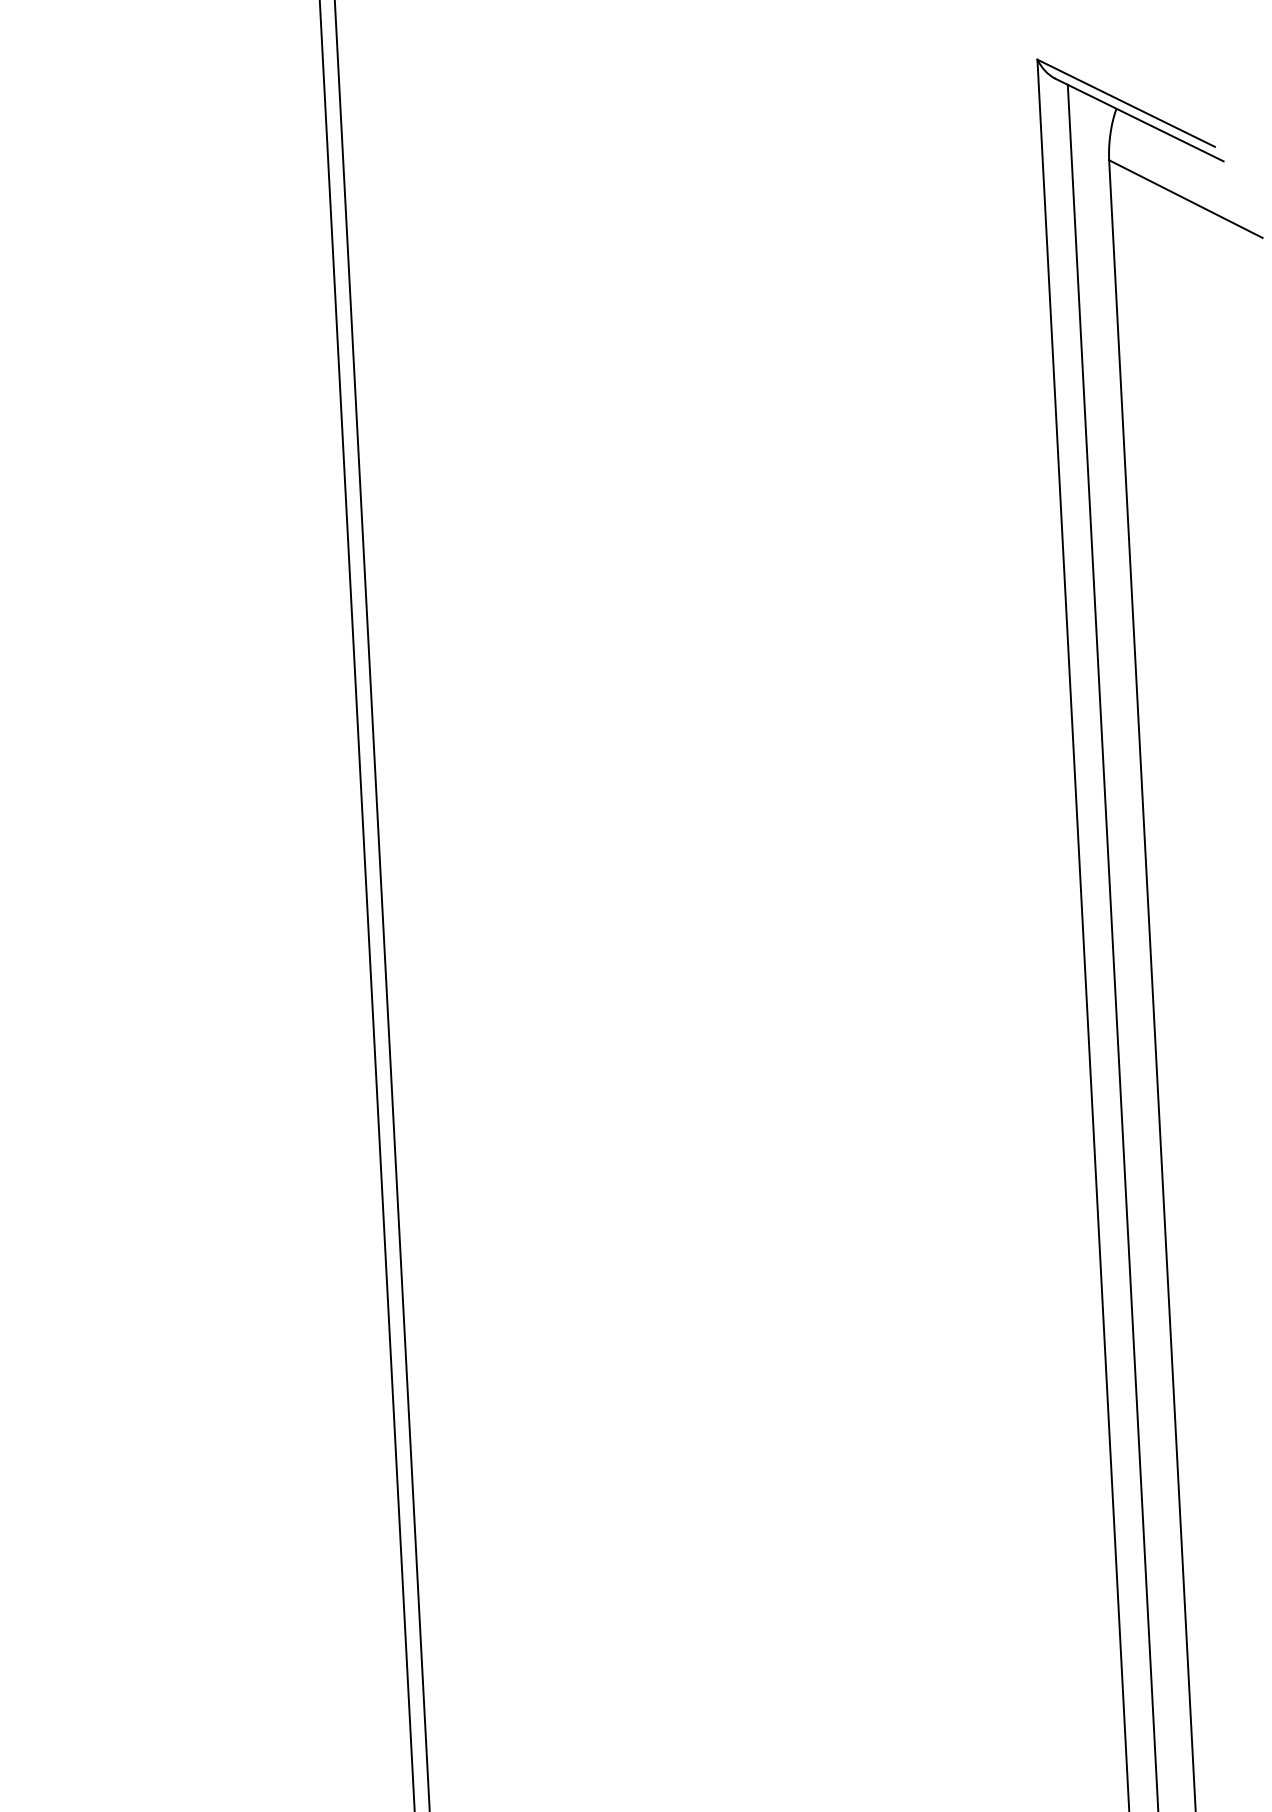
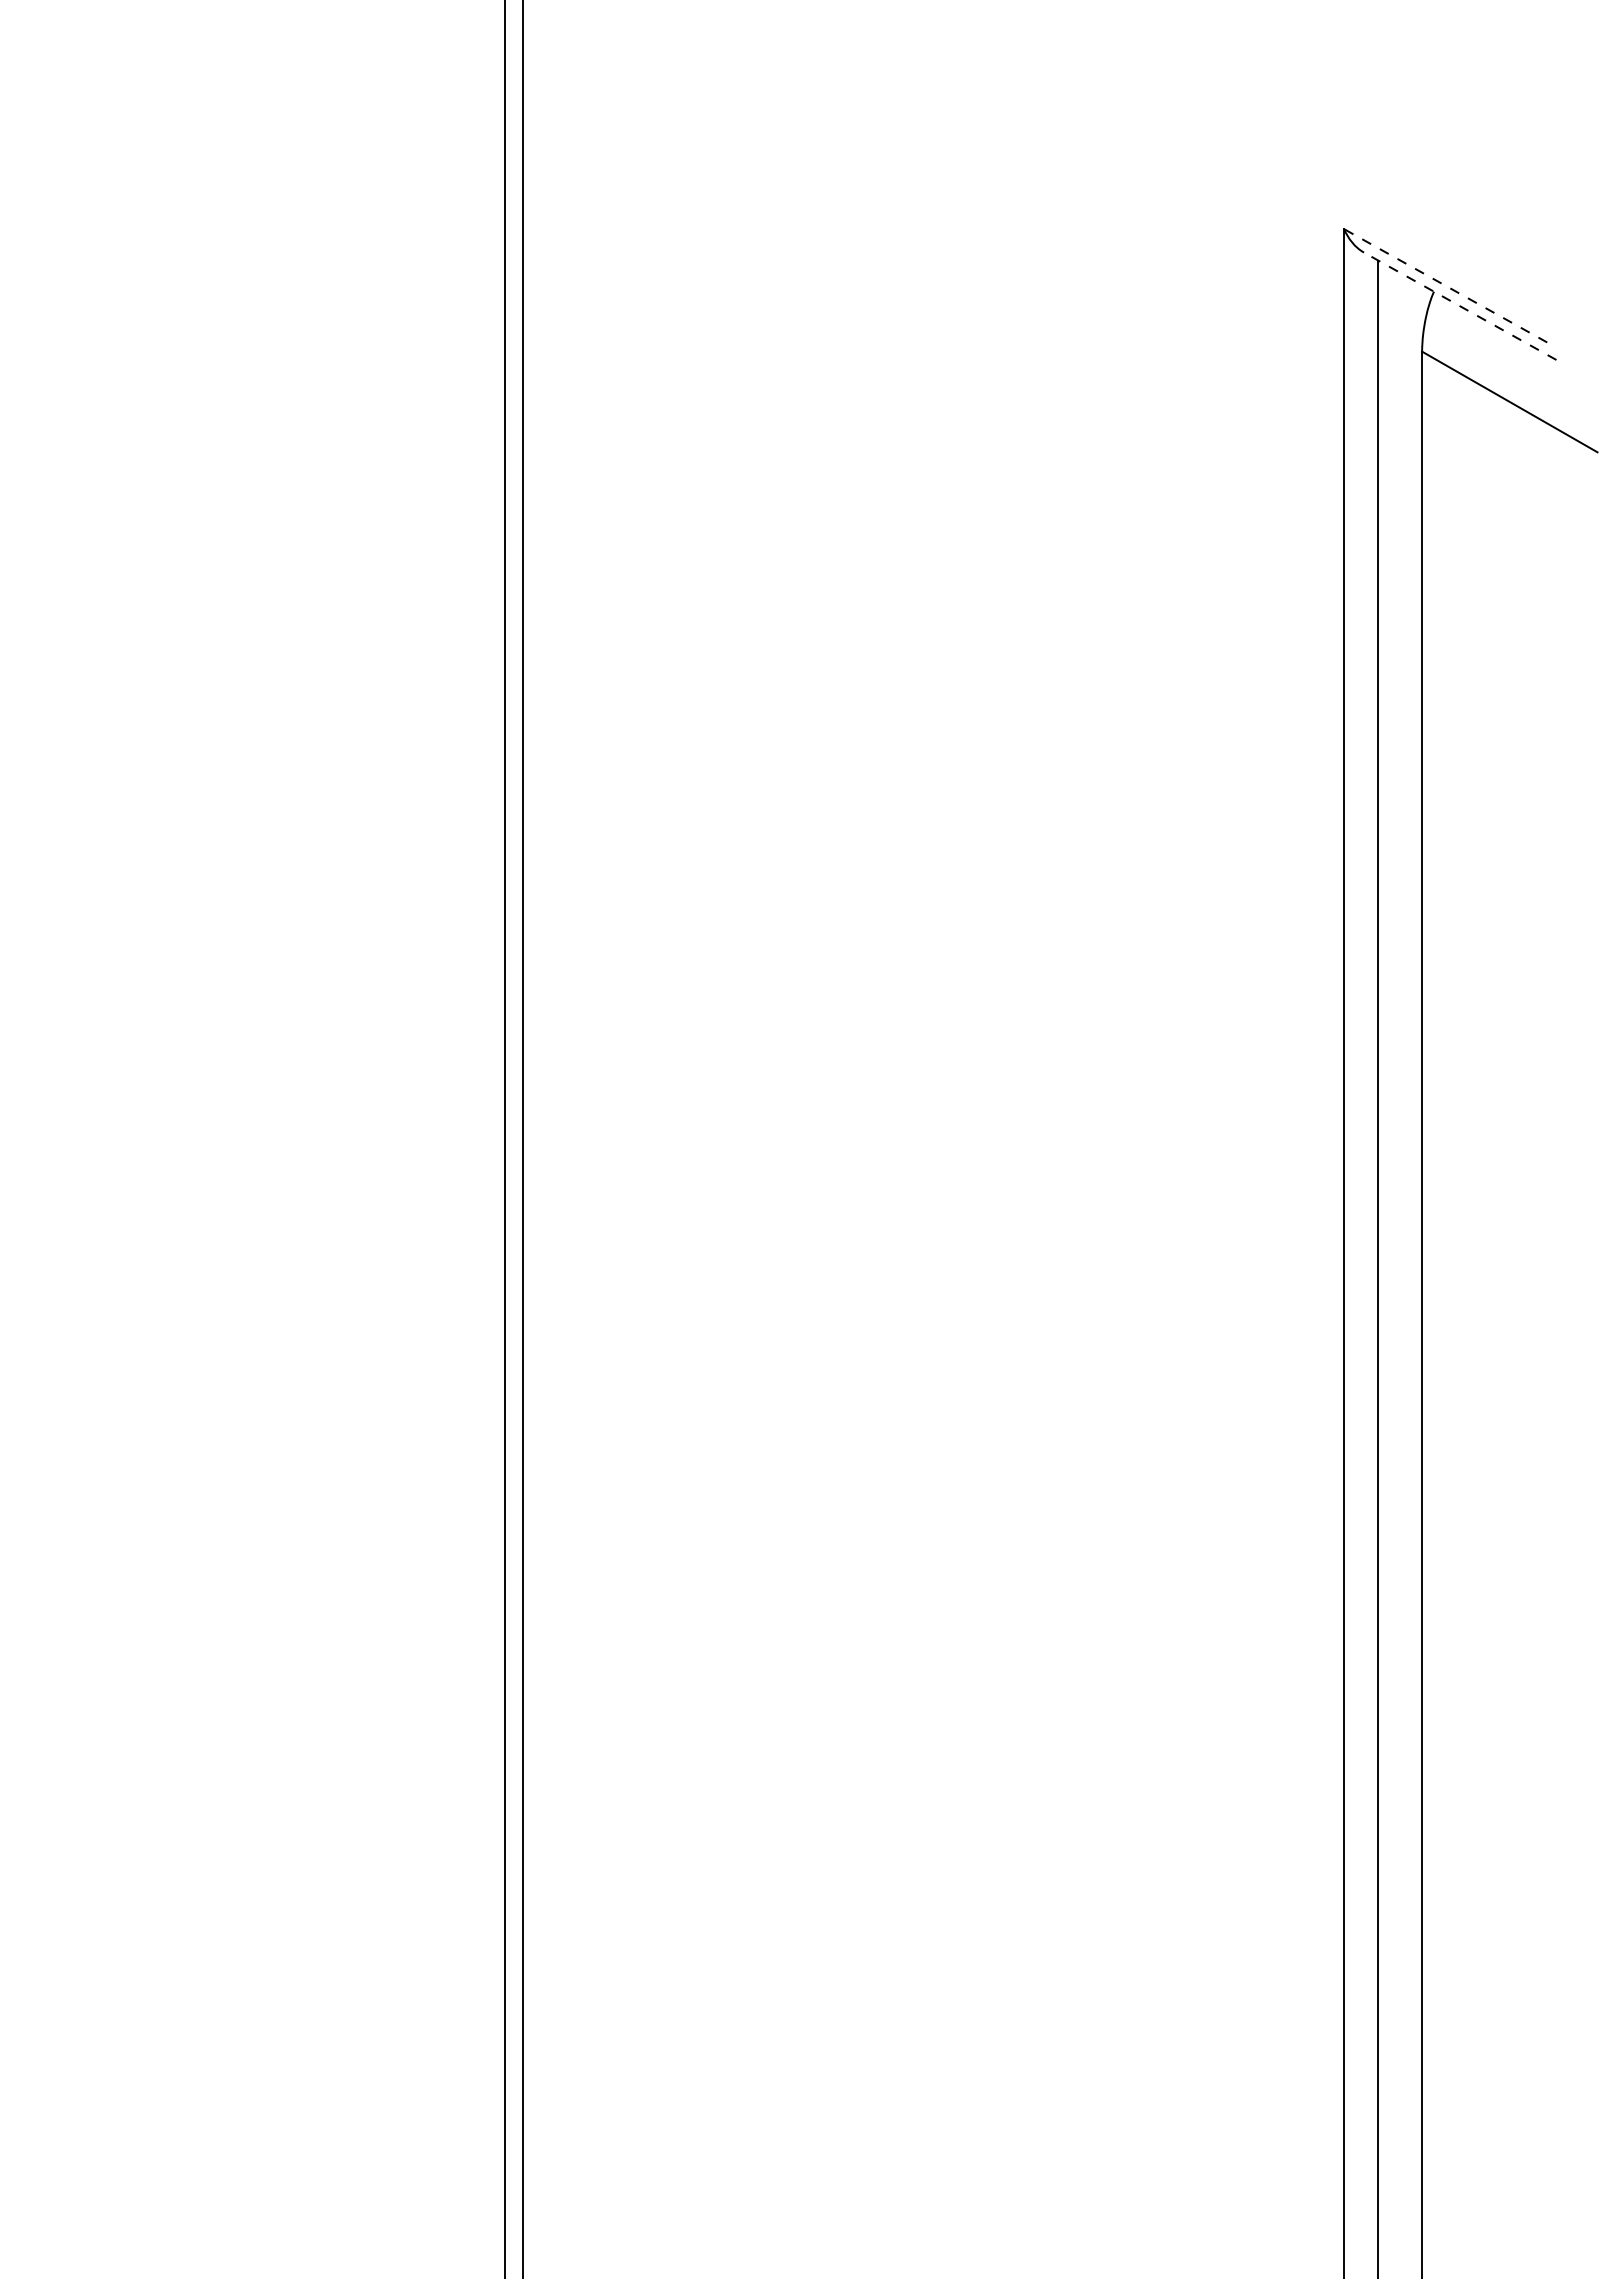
line: (1126, 103) -> (1445, 285), solid -> dashed
line: (1138, 120) -> (1459, 306), solid -> dashed

